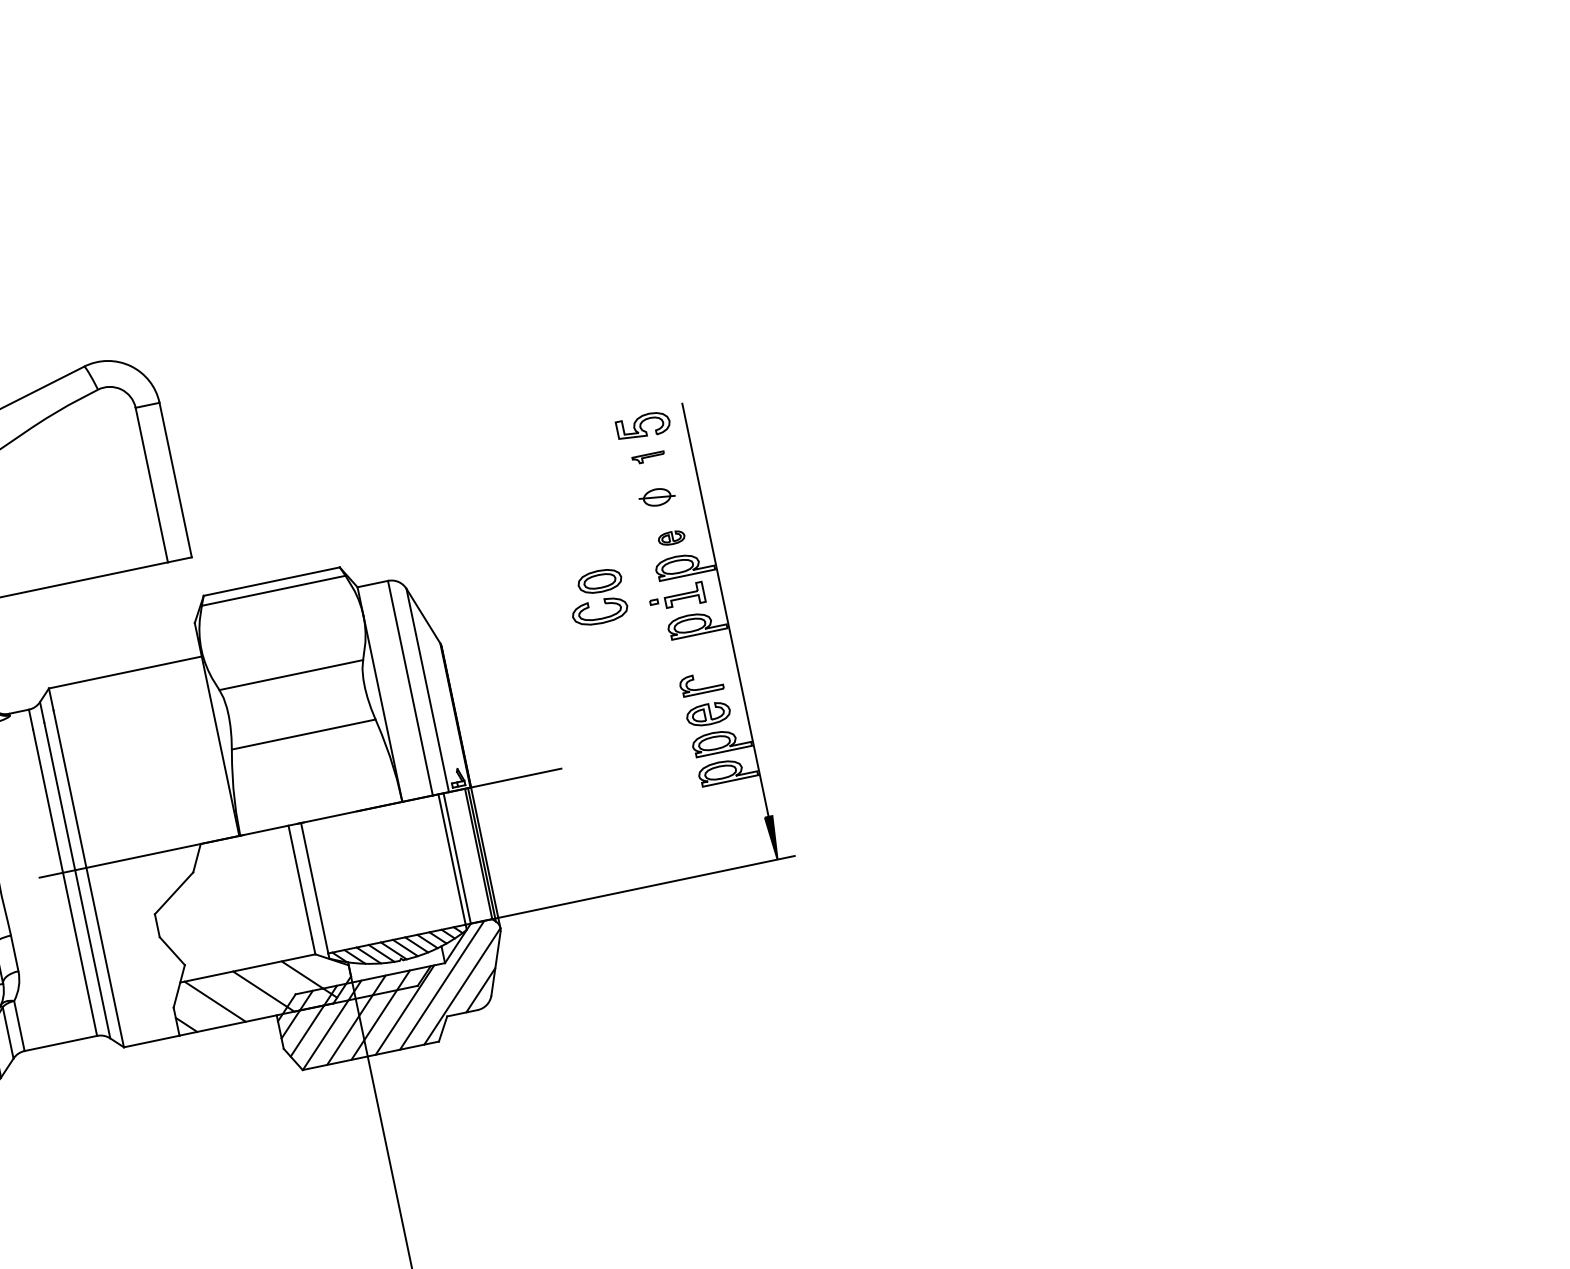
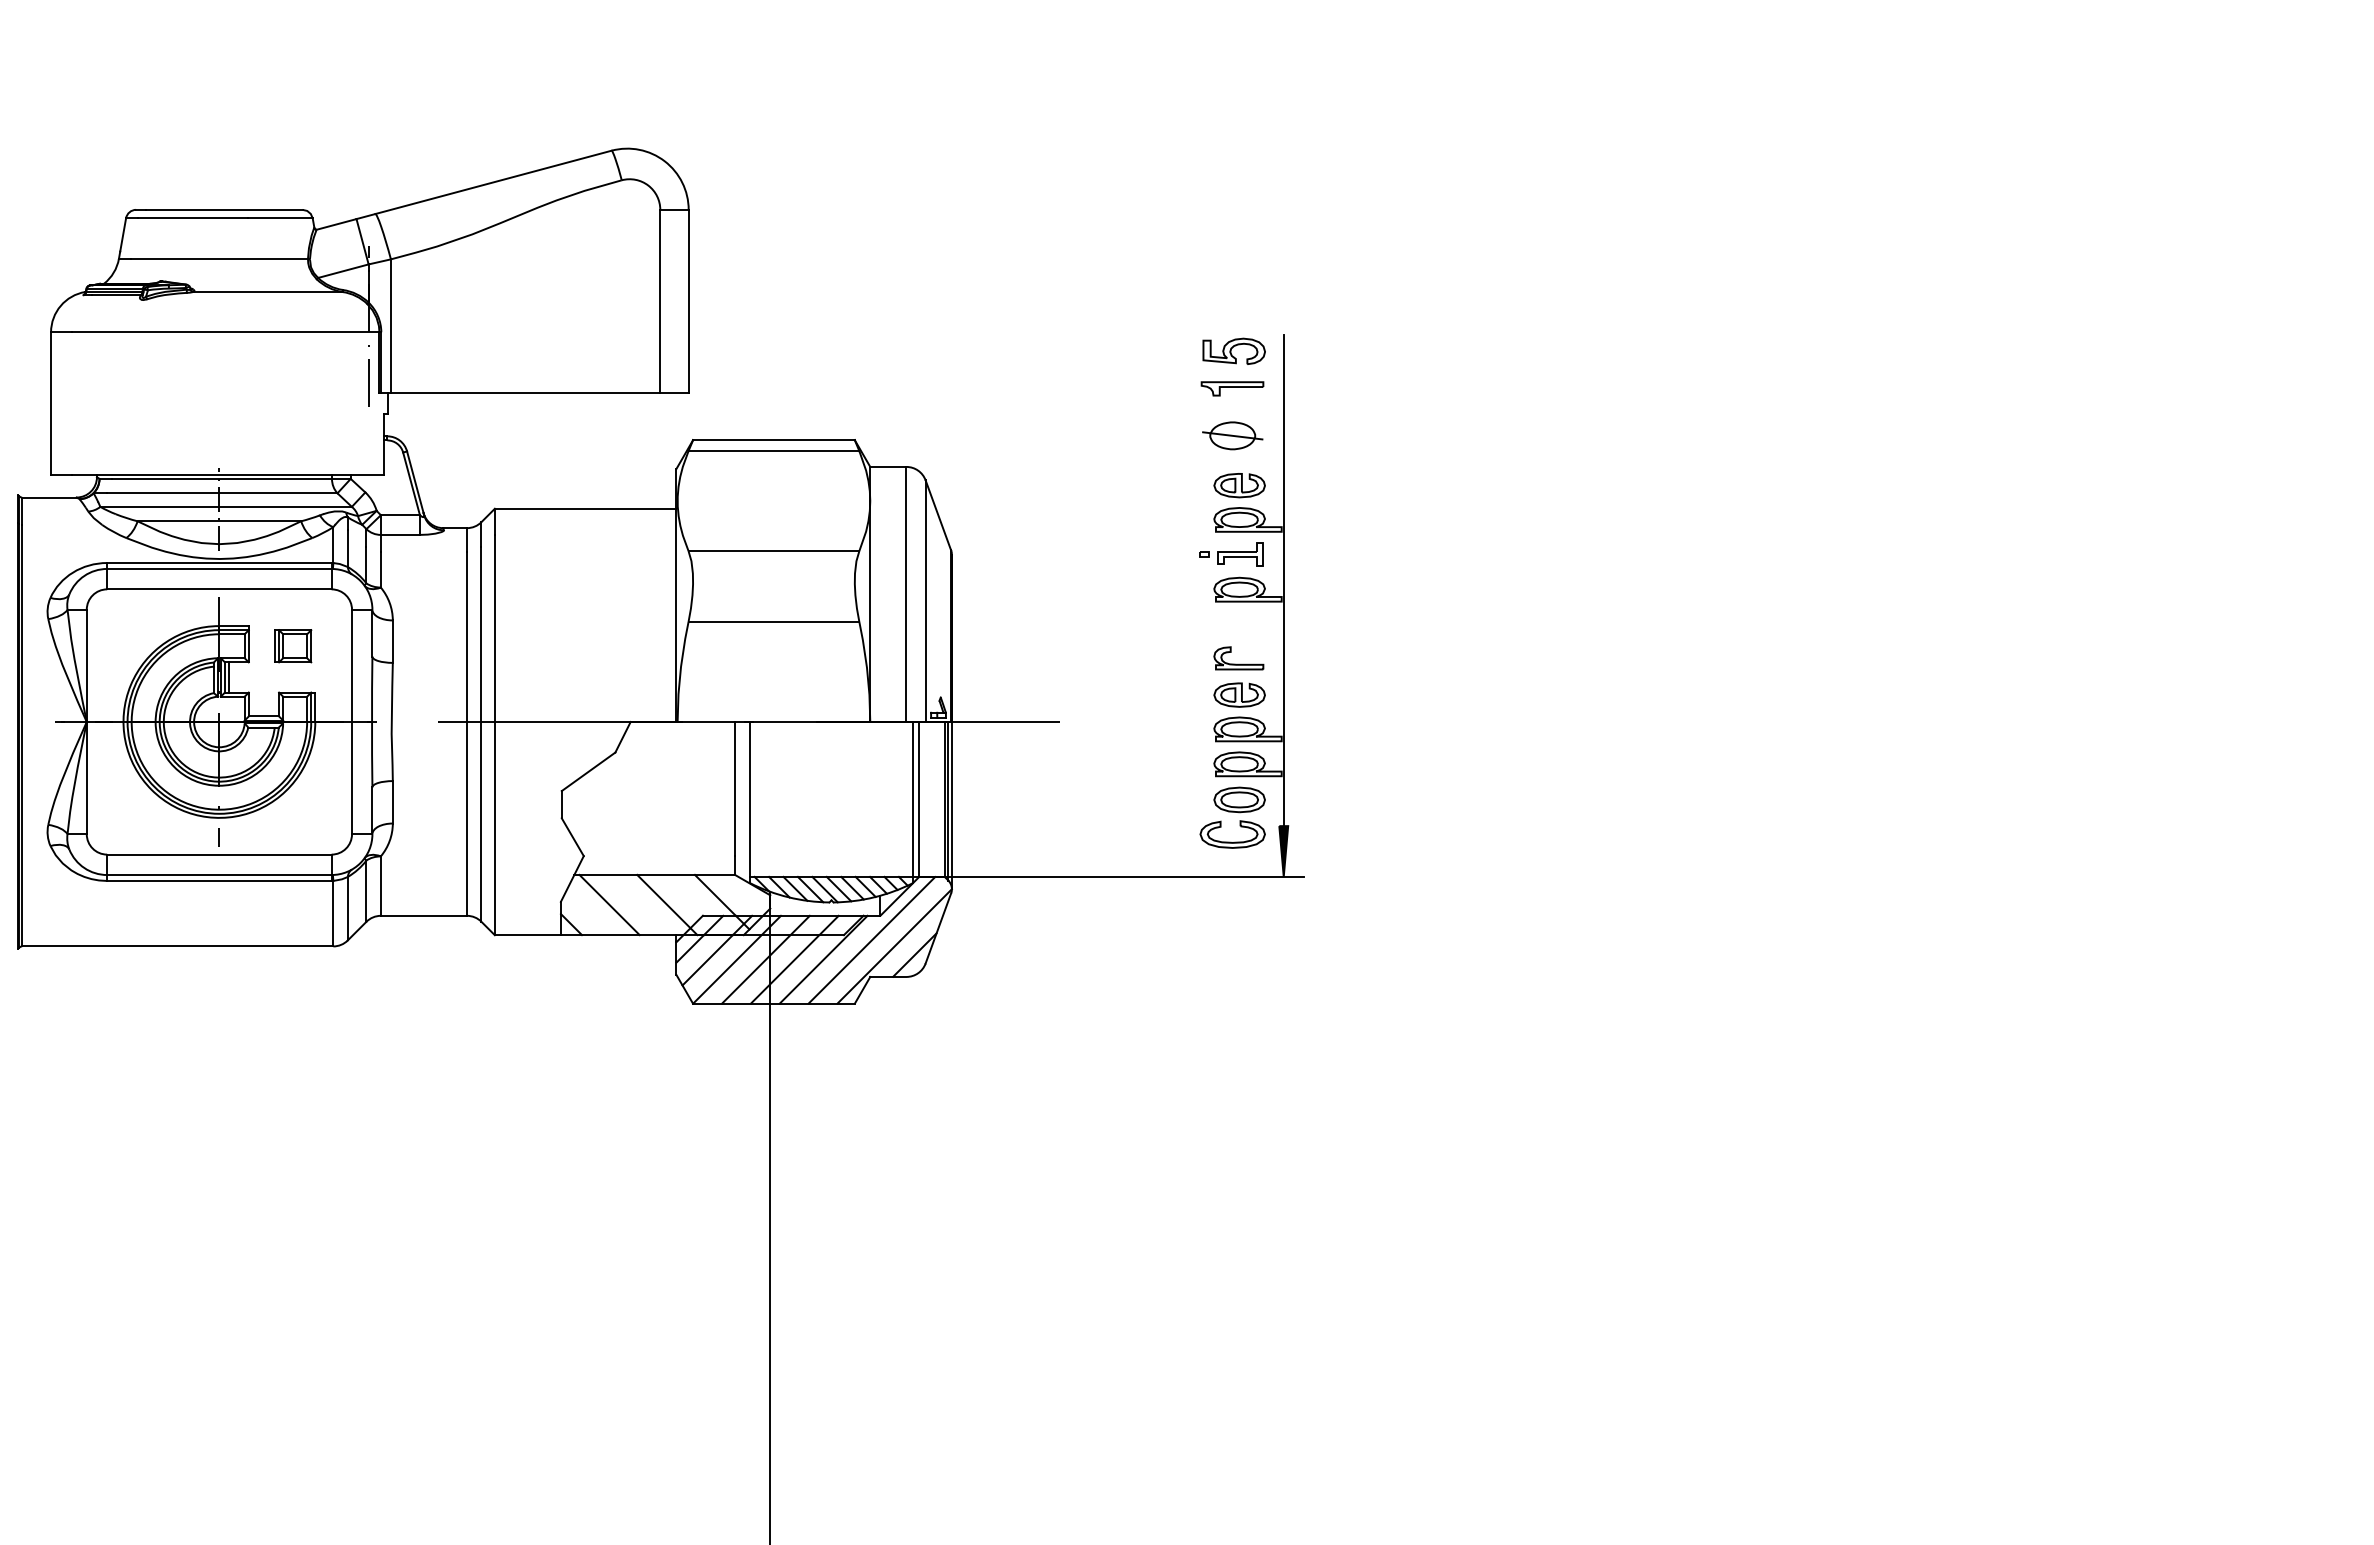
part: (648, 457) -> (1232, 388), size x1.67
part: (656, 497) -> (1232, 435), size x1.43
part: (671, 537) -> (1239, 485), size x1.67
part: (597, 597) -> (1232, 817), moved

